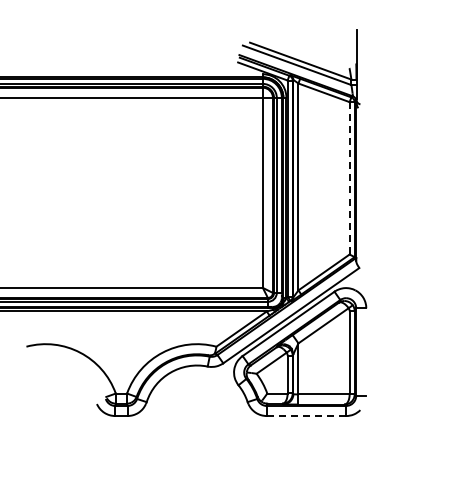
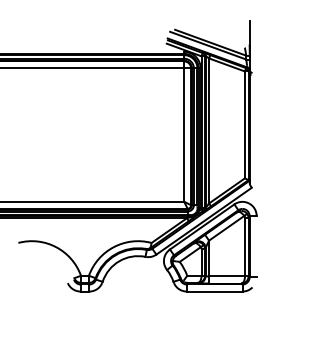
line: (349, 178) -> (244, 125), dashed -> solid
line: (306, 416) -> (214, 291), dashed -> solid

